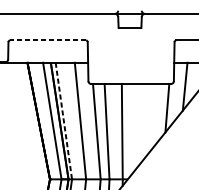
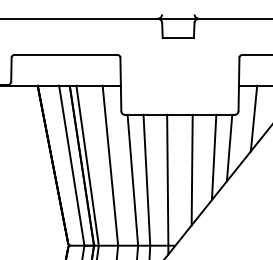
line: (47, 40) -> (65, 55), dashed -> solid
line: (155, 115) -> (213, 157), added
line: (63, 120) -> (87, 165), dashed -> solid
line: (139, 123) -> (191, 169), added

